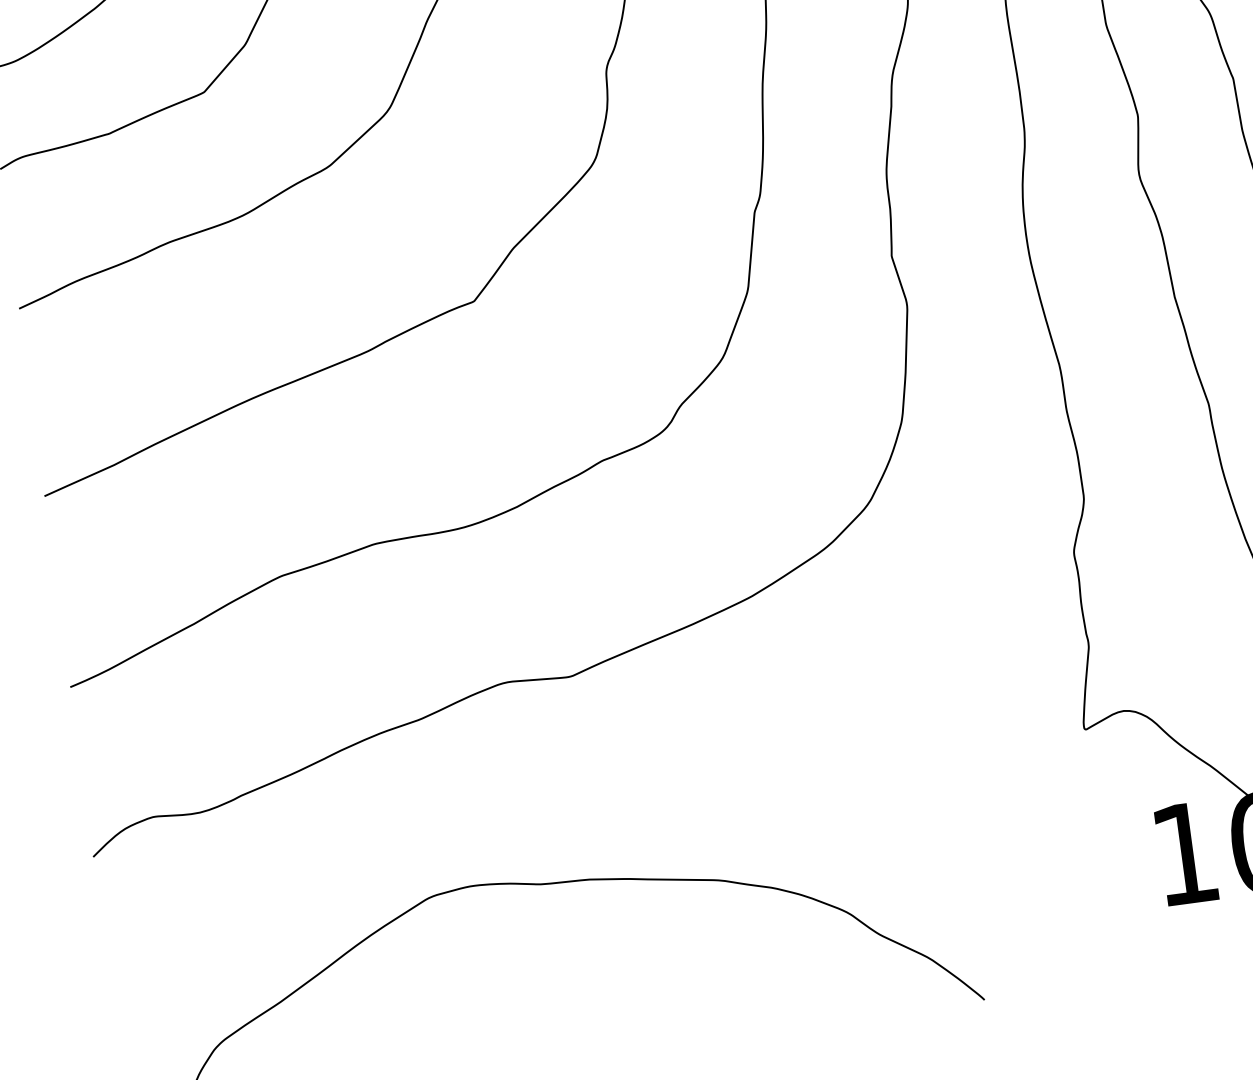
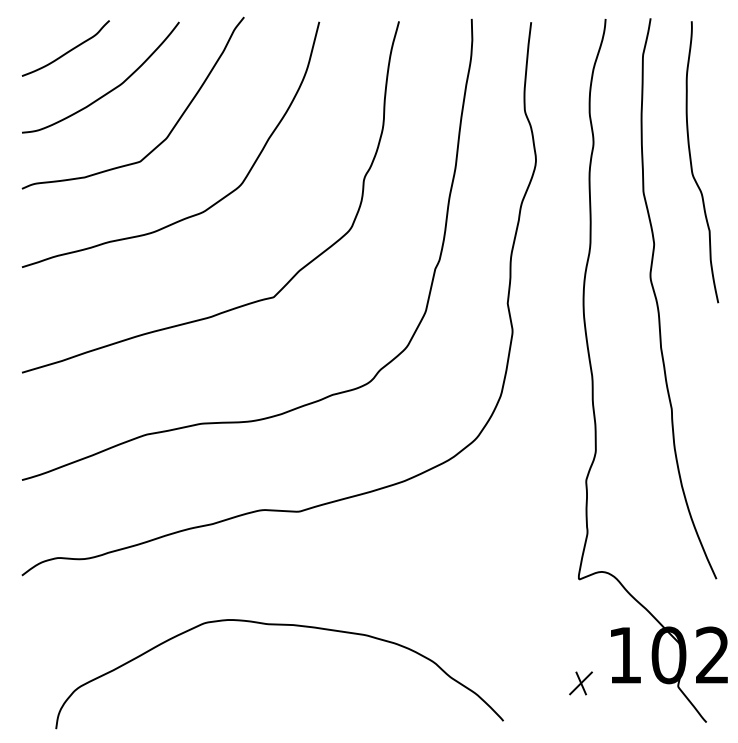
part: (1112, 914) -> (580, 683), added

